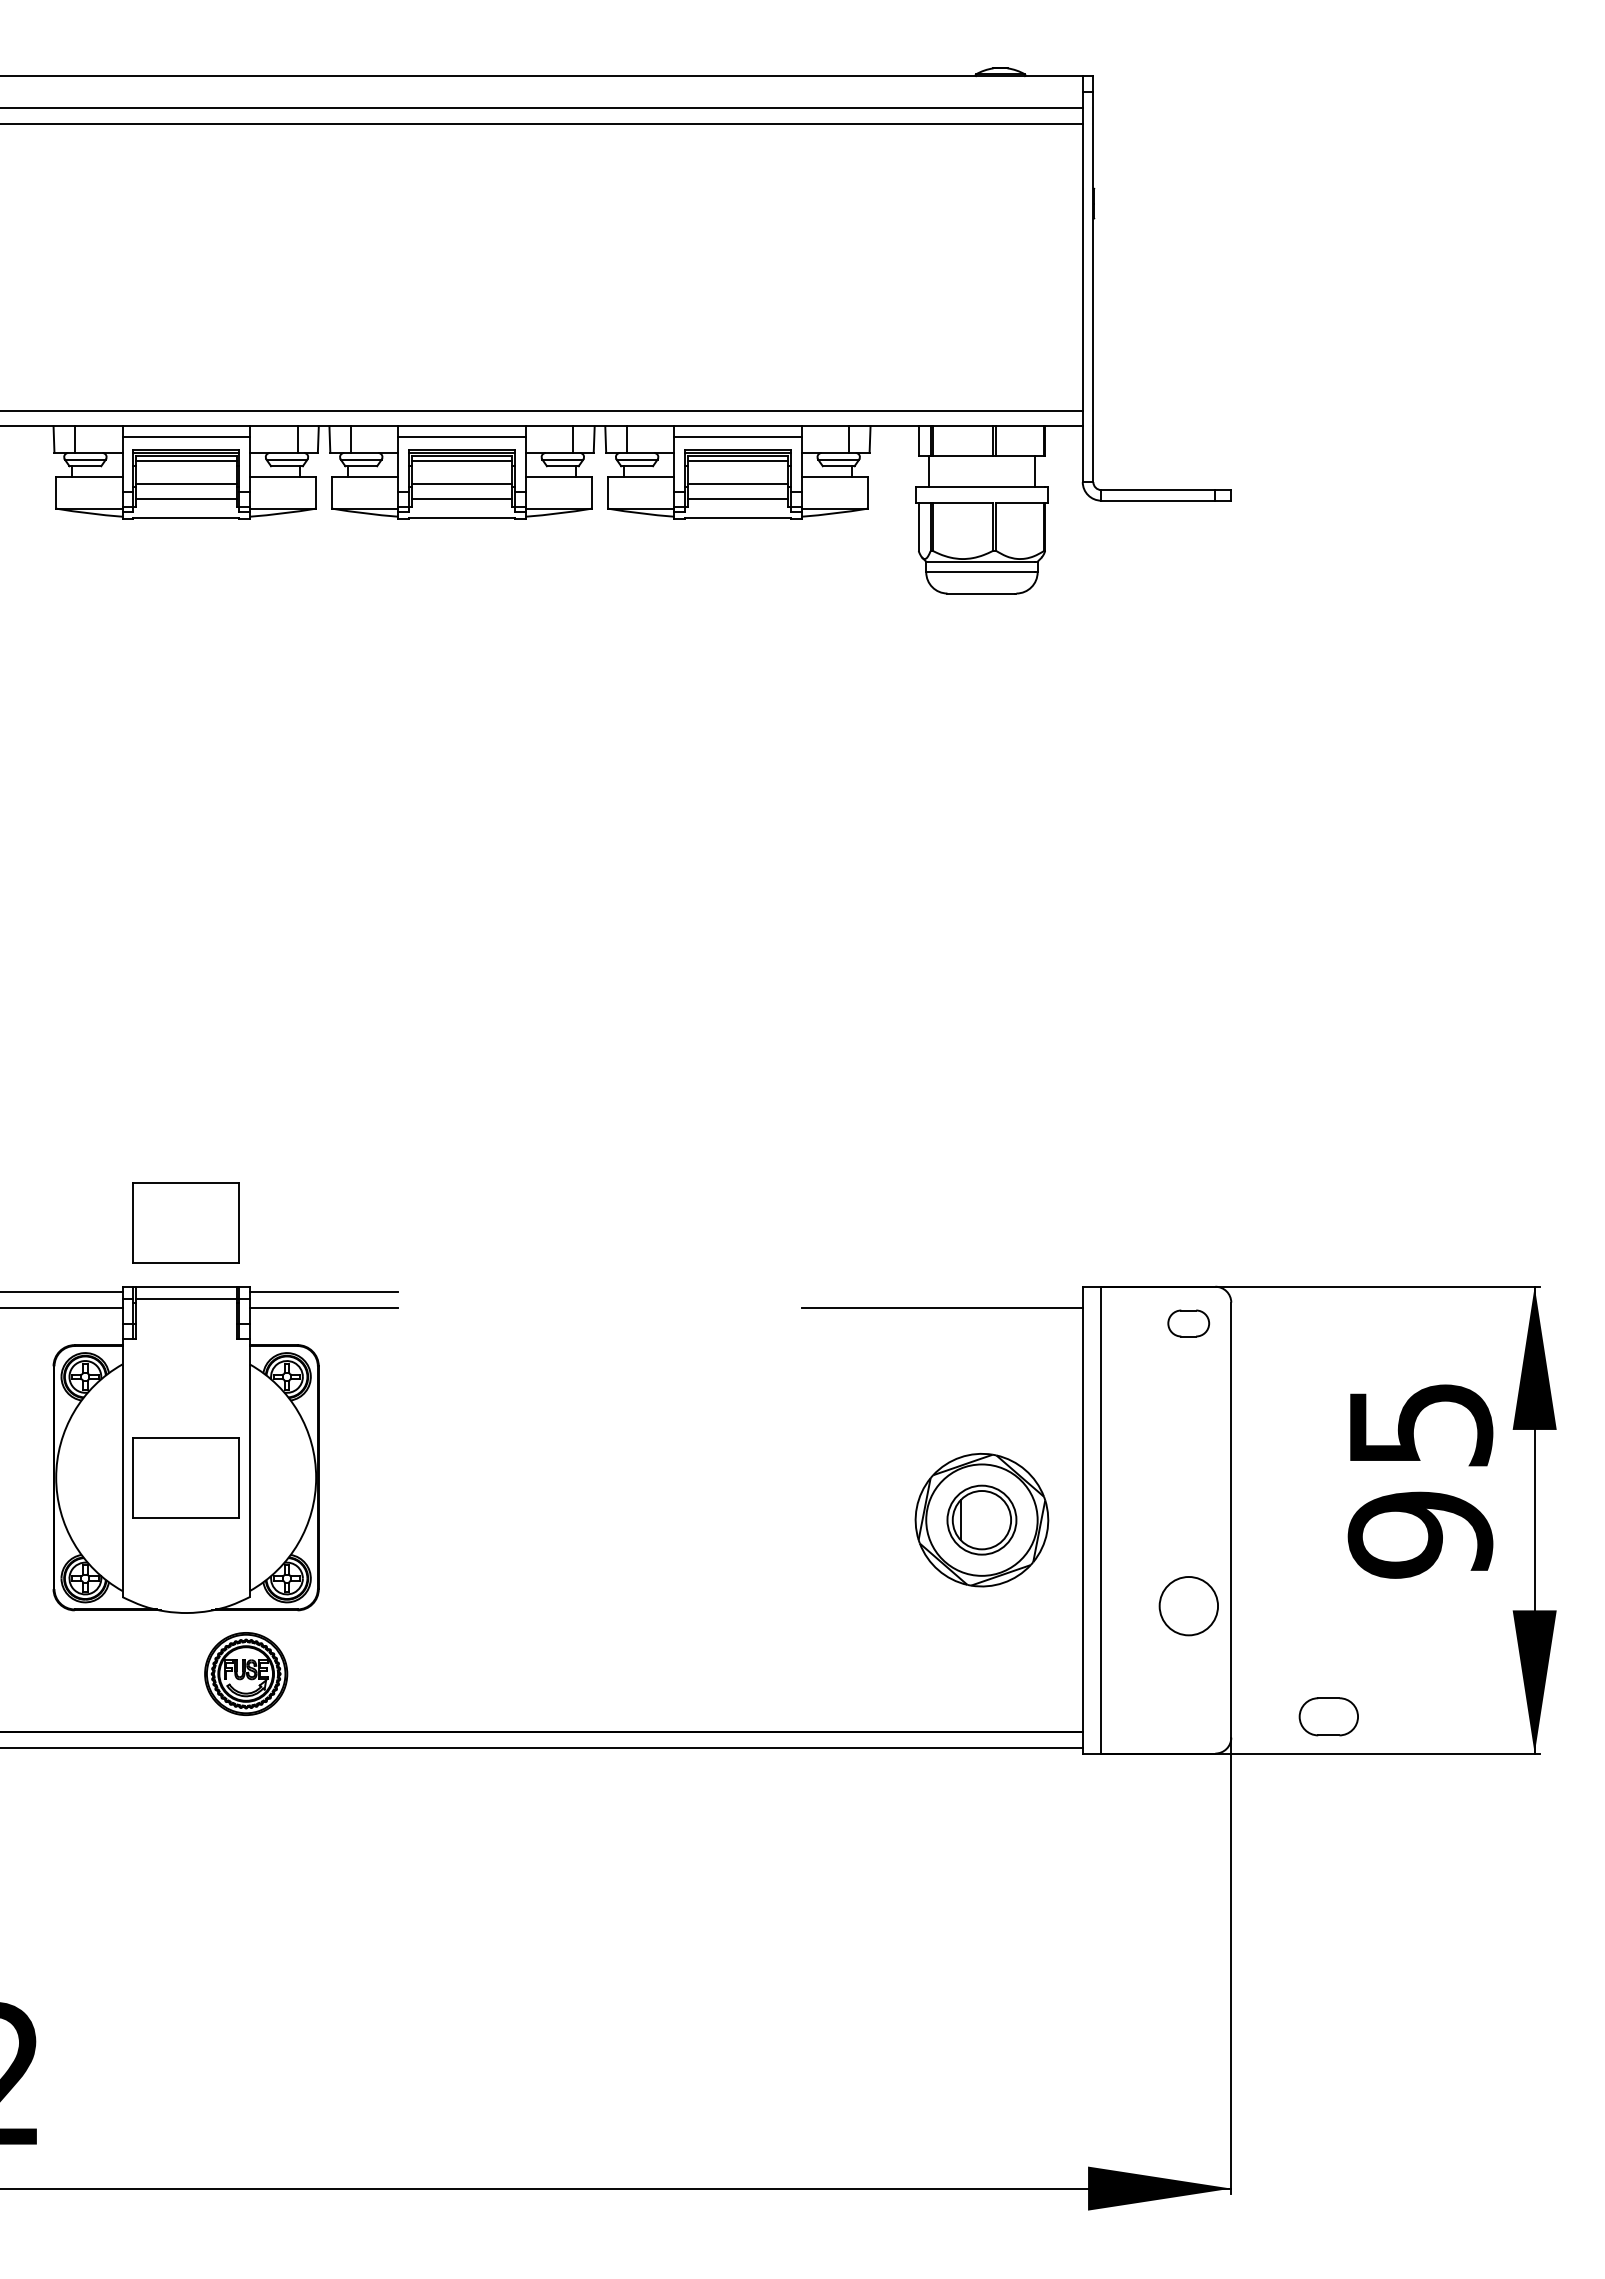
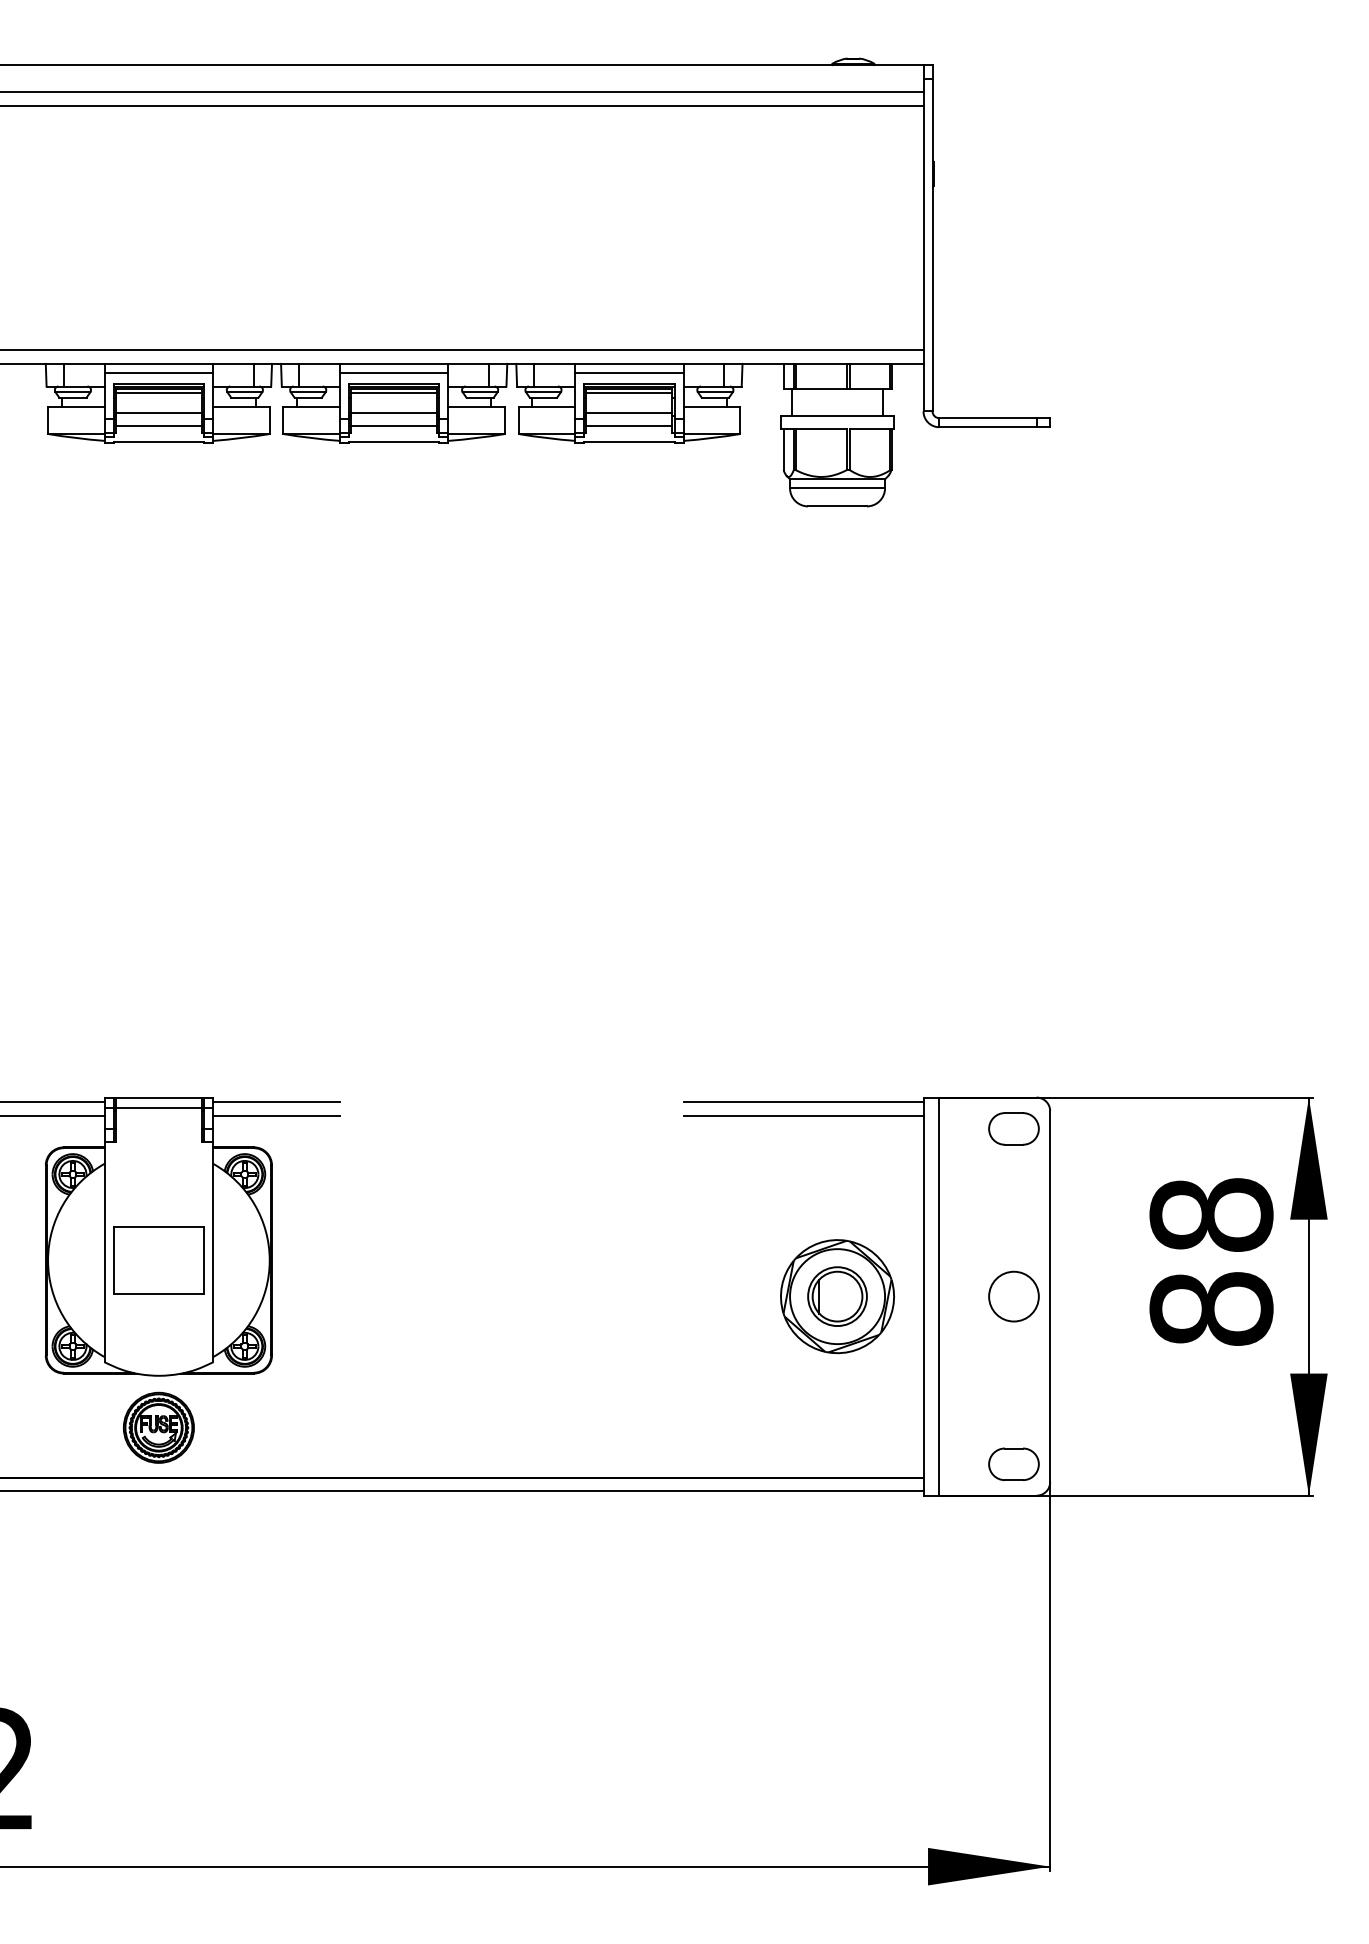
part: (185, 1222) -> (158, 1042), removed
line: (941, 1292) -> (803, 1102), added
part: (1188, 1323) -> (1013, 1128), size x1.43
text: (1420, 1479) -> (1211, 1261), 95 -> 88
circle: (1188, 1606) -> (1013, 1296), moved
part: (246, 1673) -> (159, 1427), moved
part: (1328, 1716) -> (1013, 1464), moved

